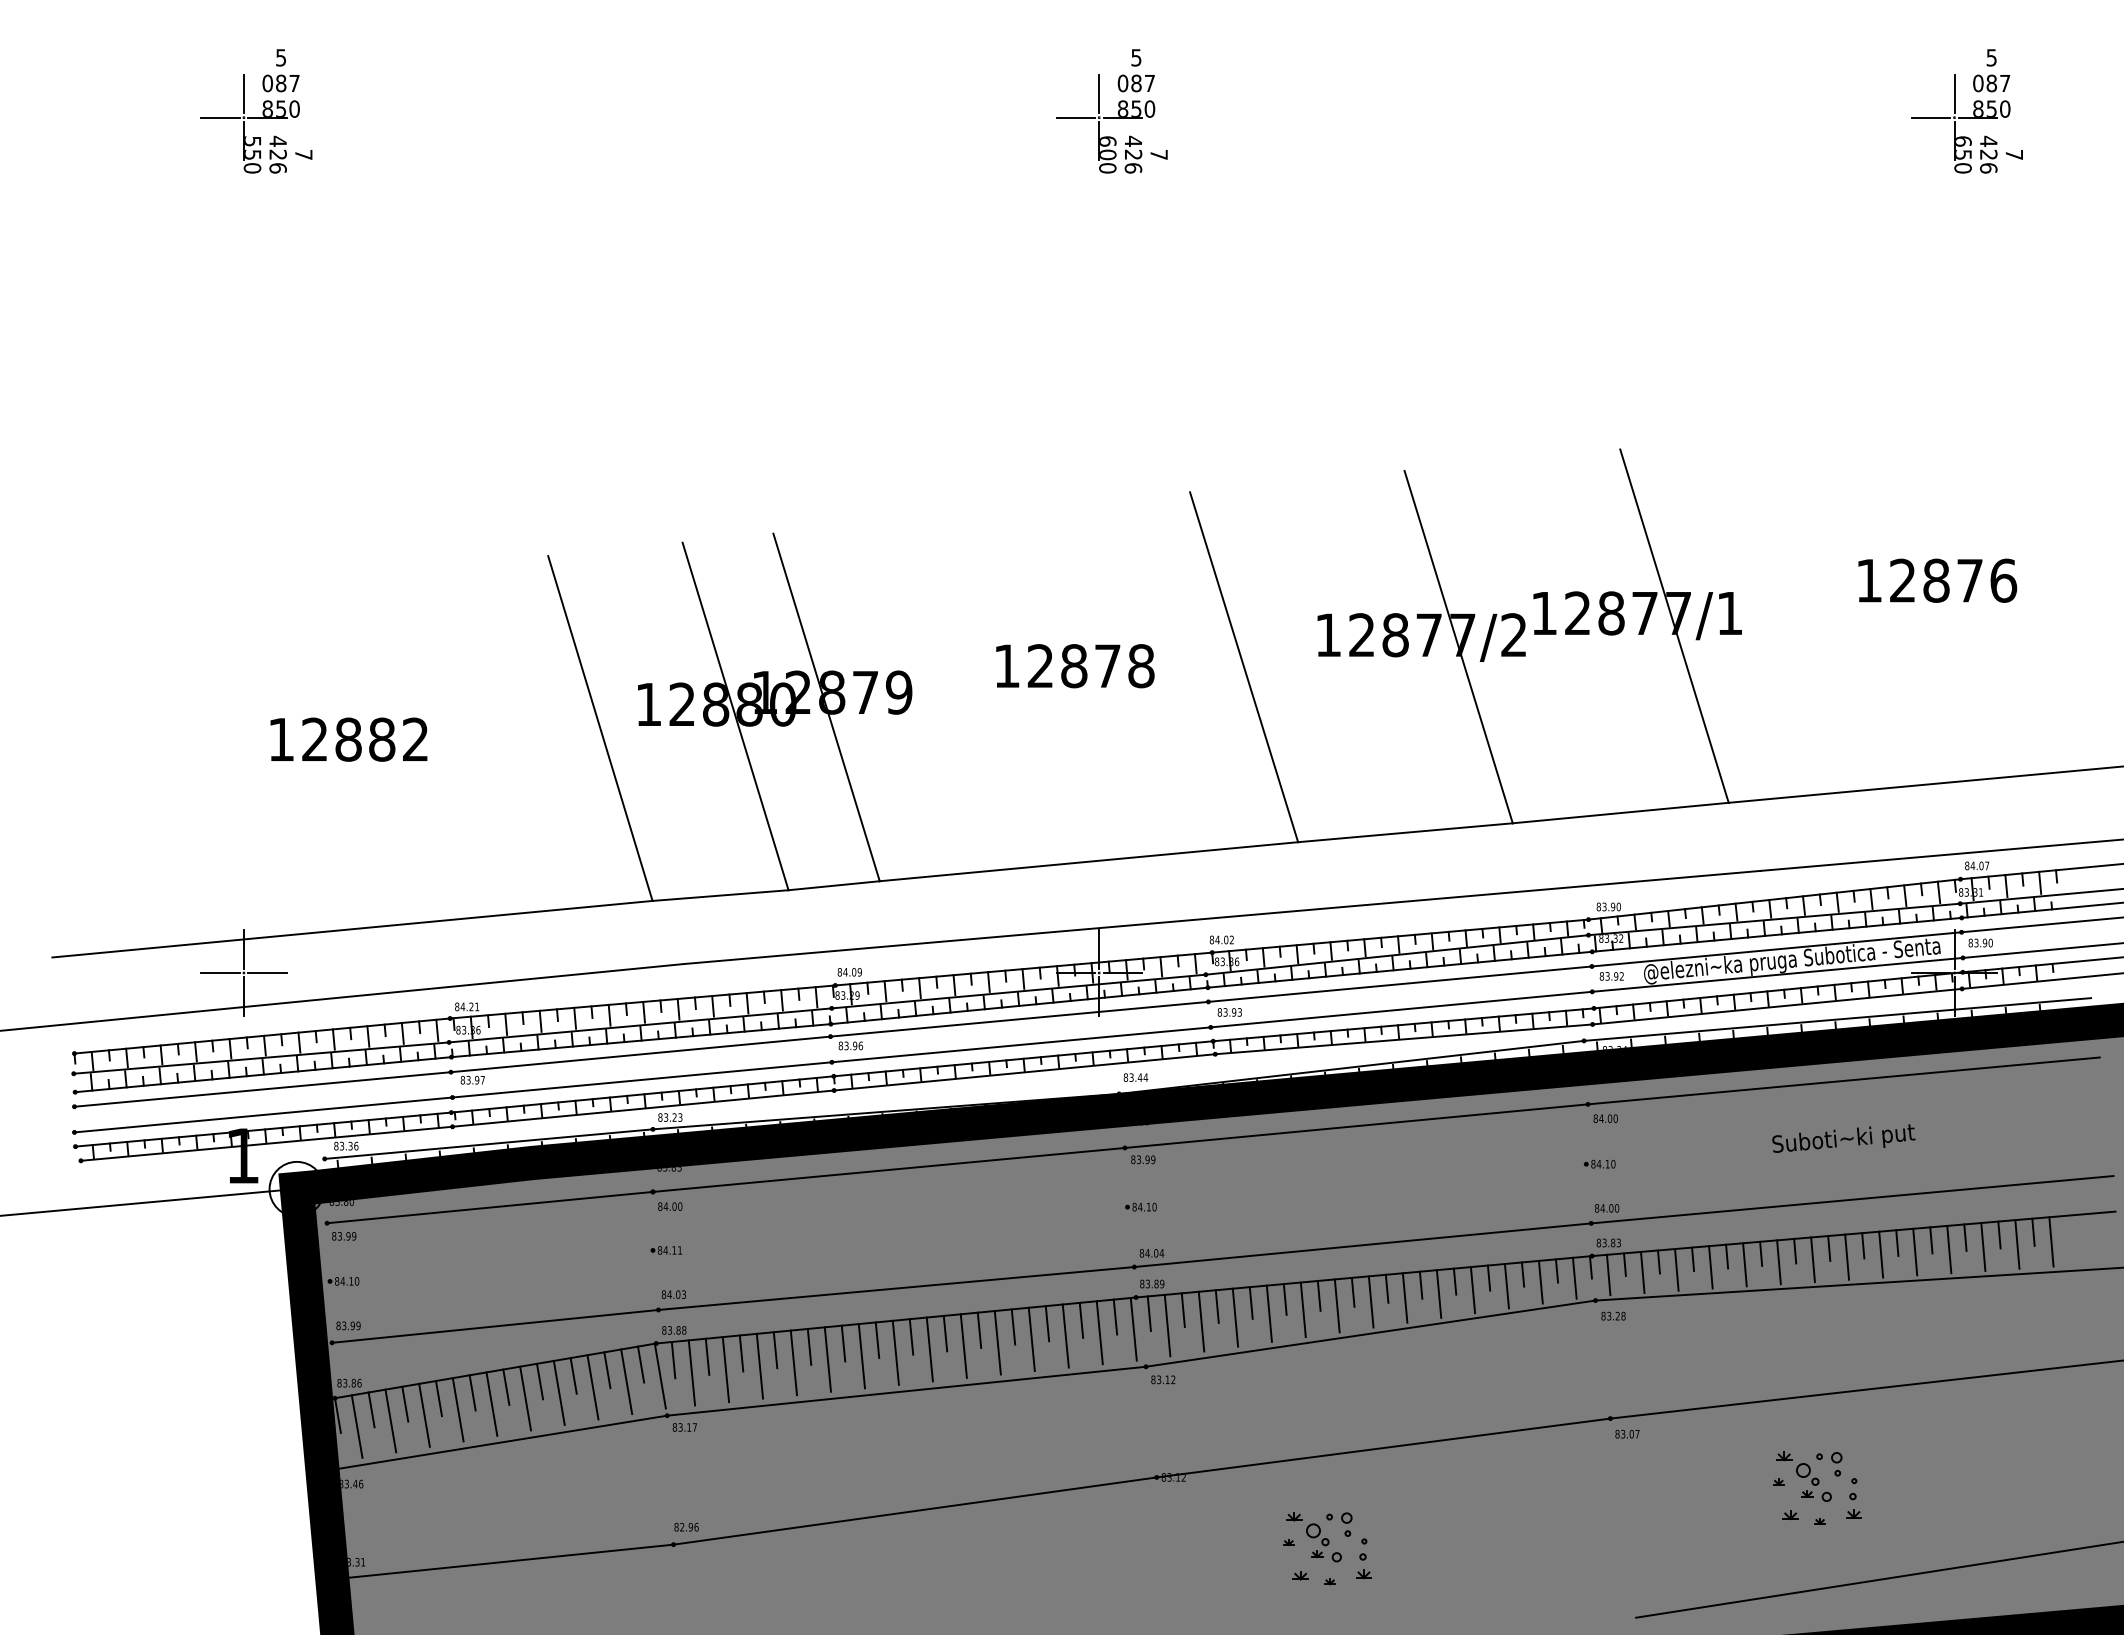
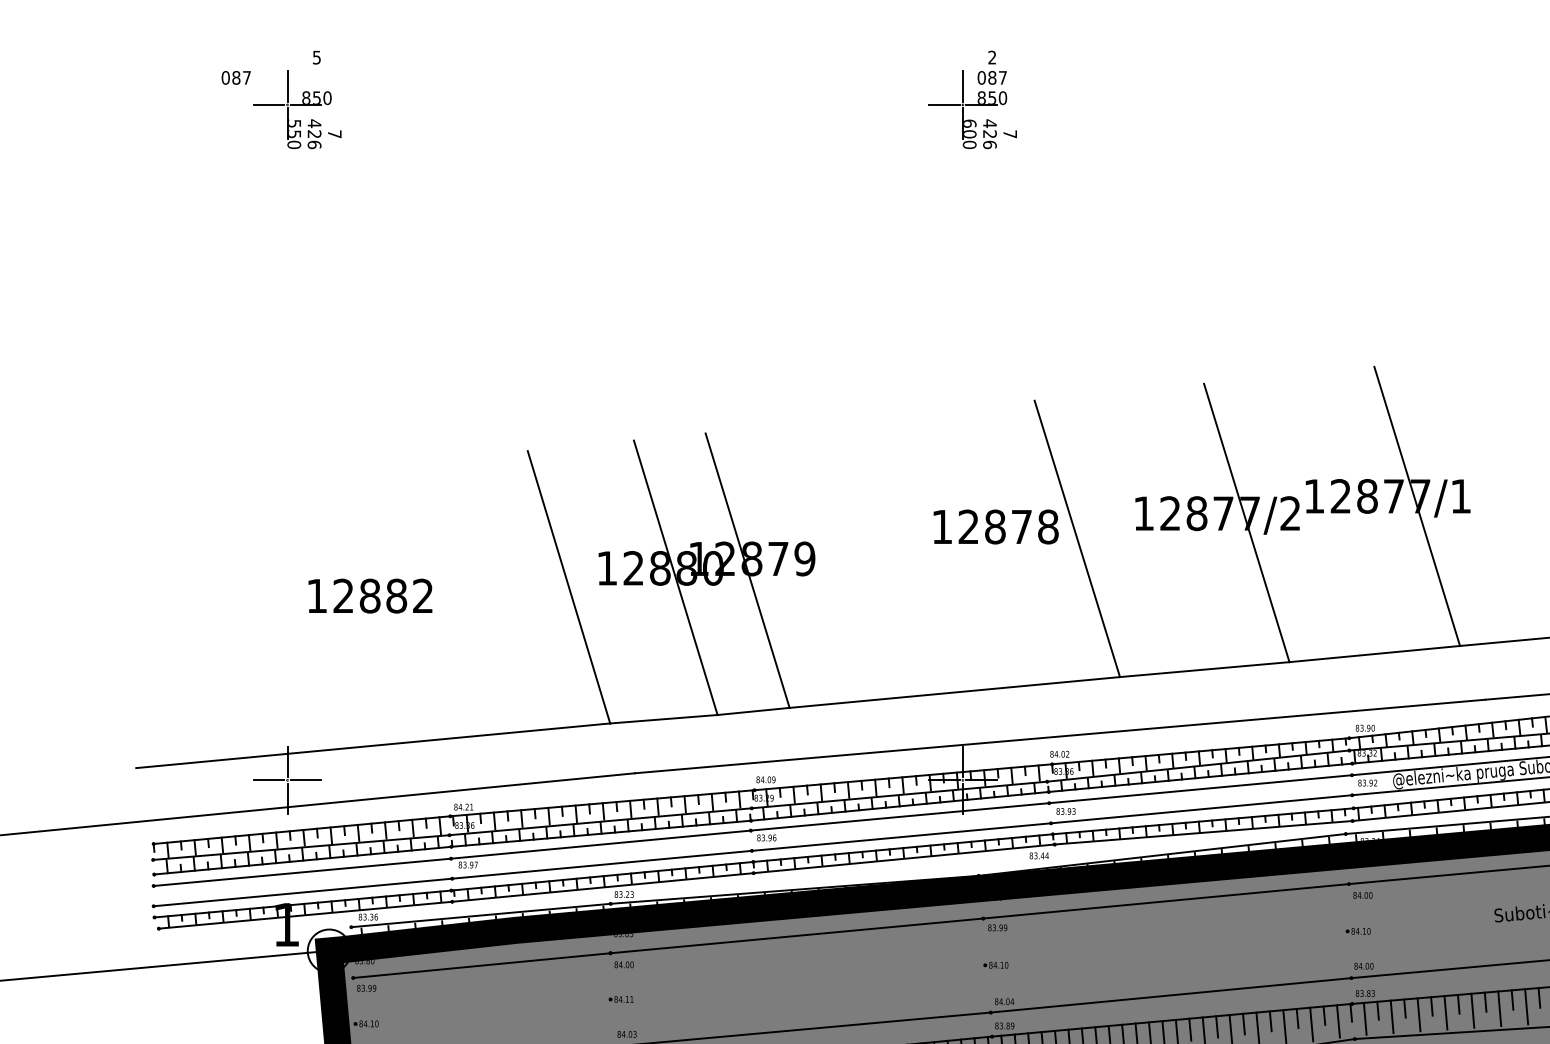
text: (1136, 57) -> (992, 57), 5 -> 2
text: (280, 83) -> (235, 77), moved
text: (1075, 666) -> (996, 527), moved
text: (1135, 1077) -> (1038, 855), moved

